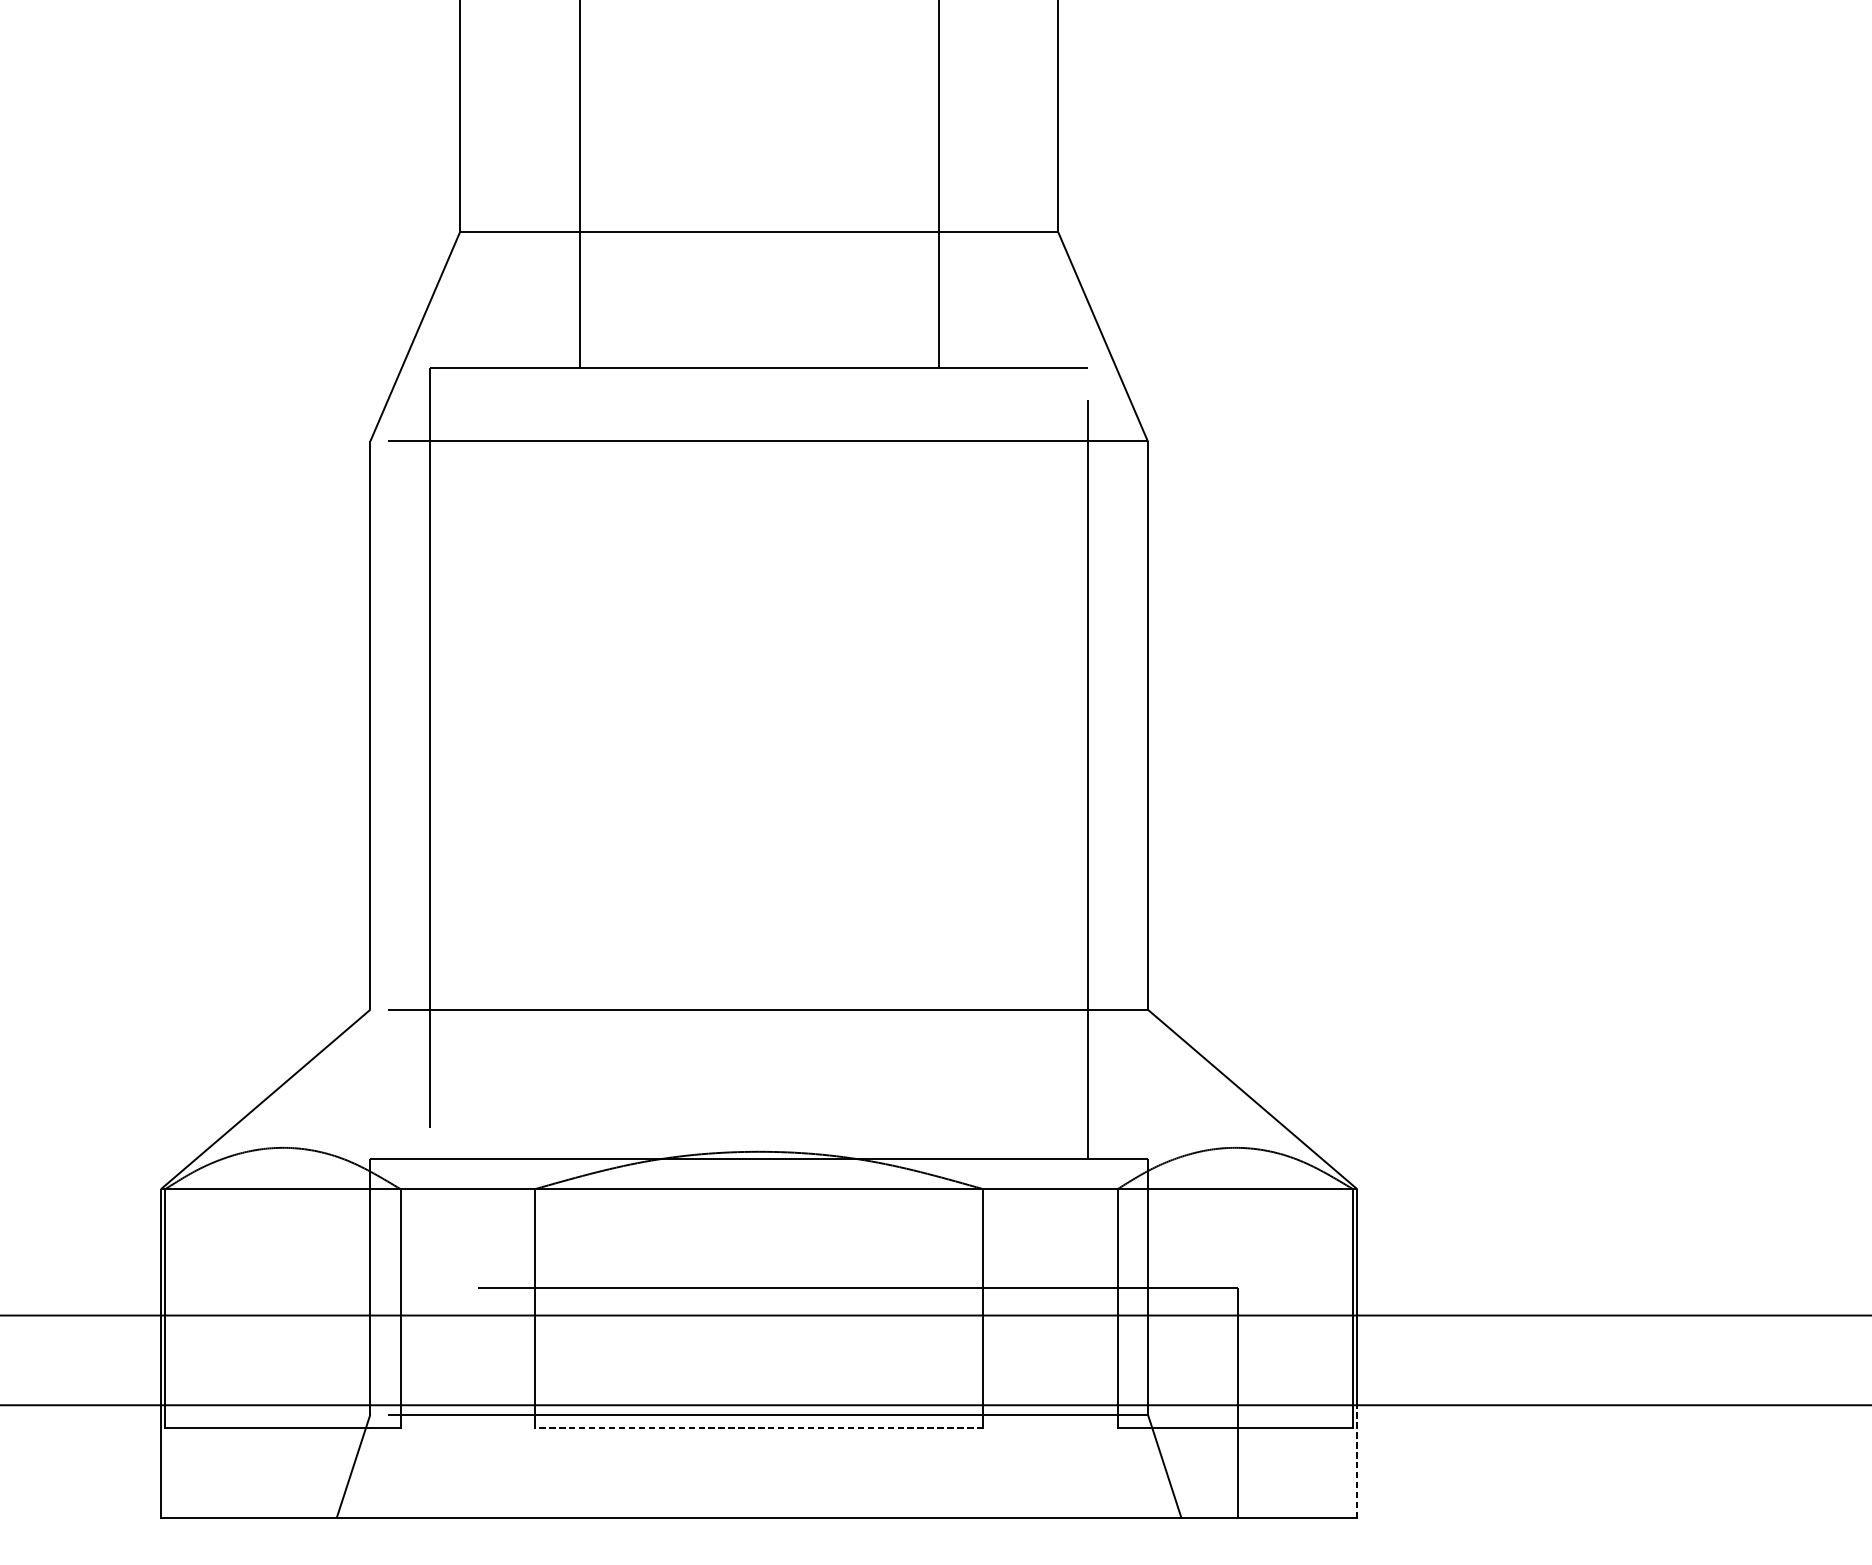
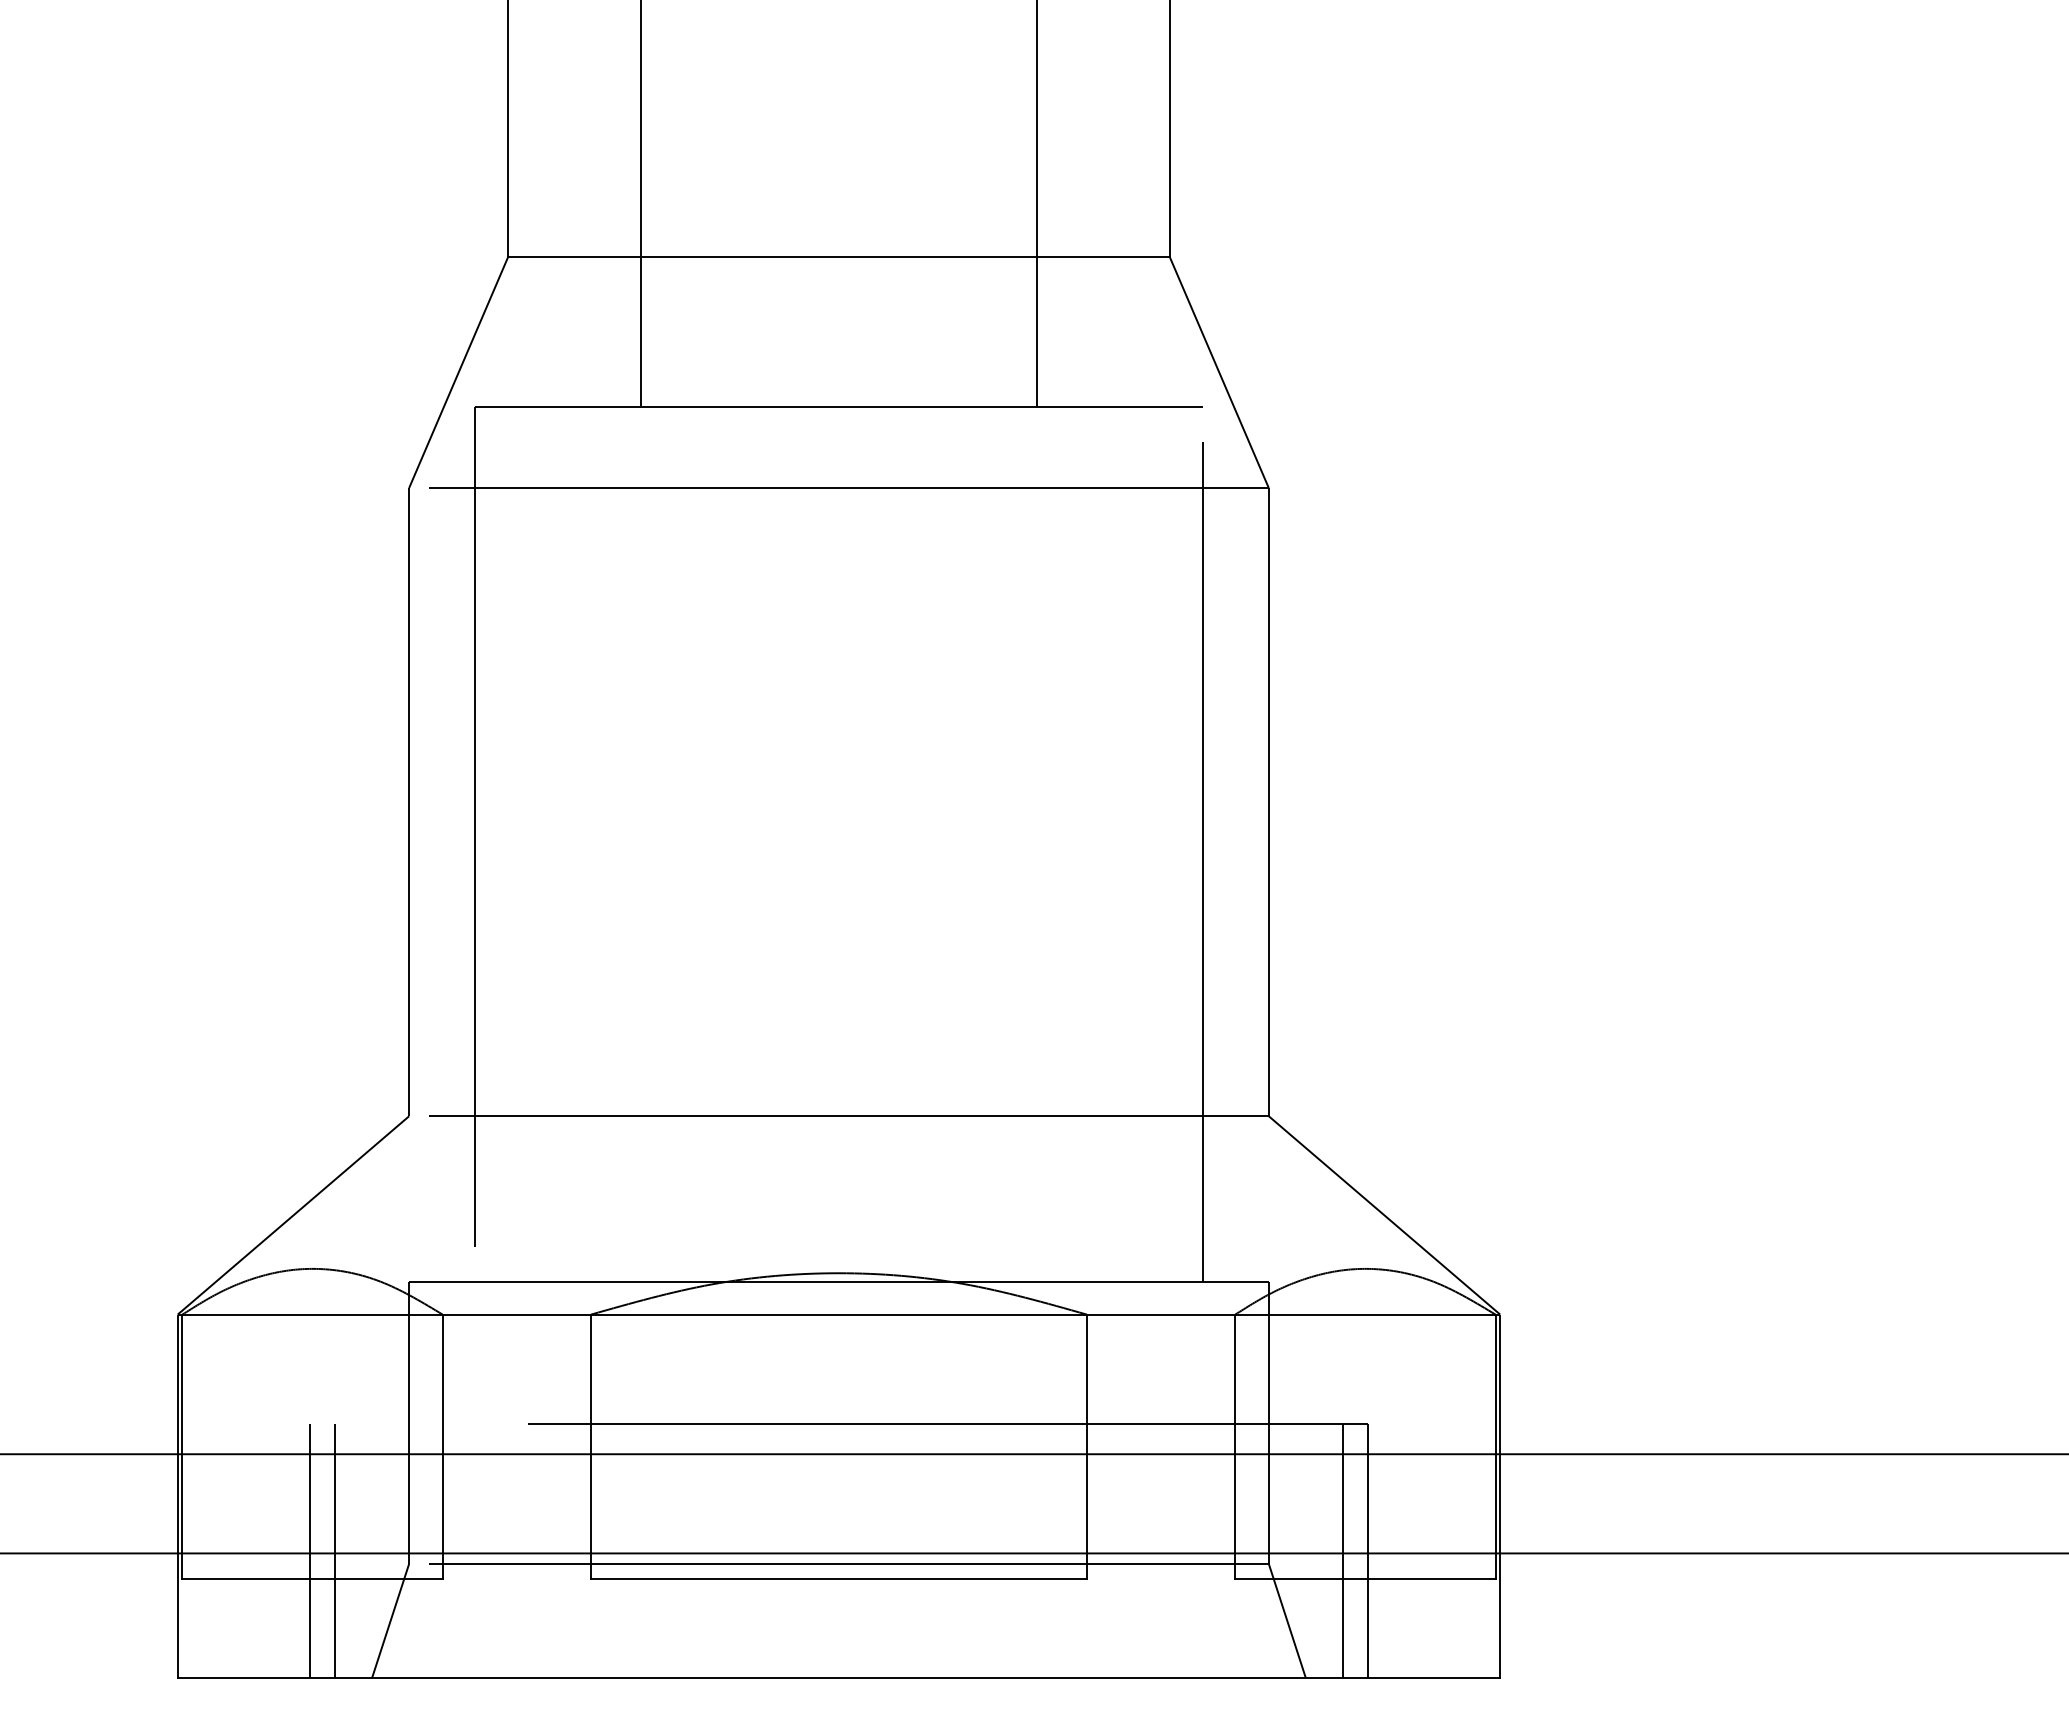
line: (280, 1403) -> (309, 1551), added
line: (302, 1403) -> (334, 1551), added
line: (1215, 1403) -> (1343, 1551), added
line: (758, 1428) -> (838, 1579), dashed -> solid
line: (1357, 1461) -> (1500, 1615), dashed -> solid

